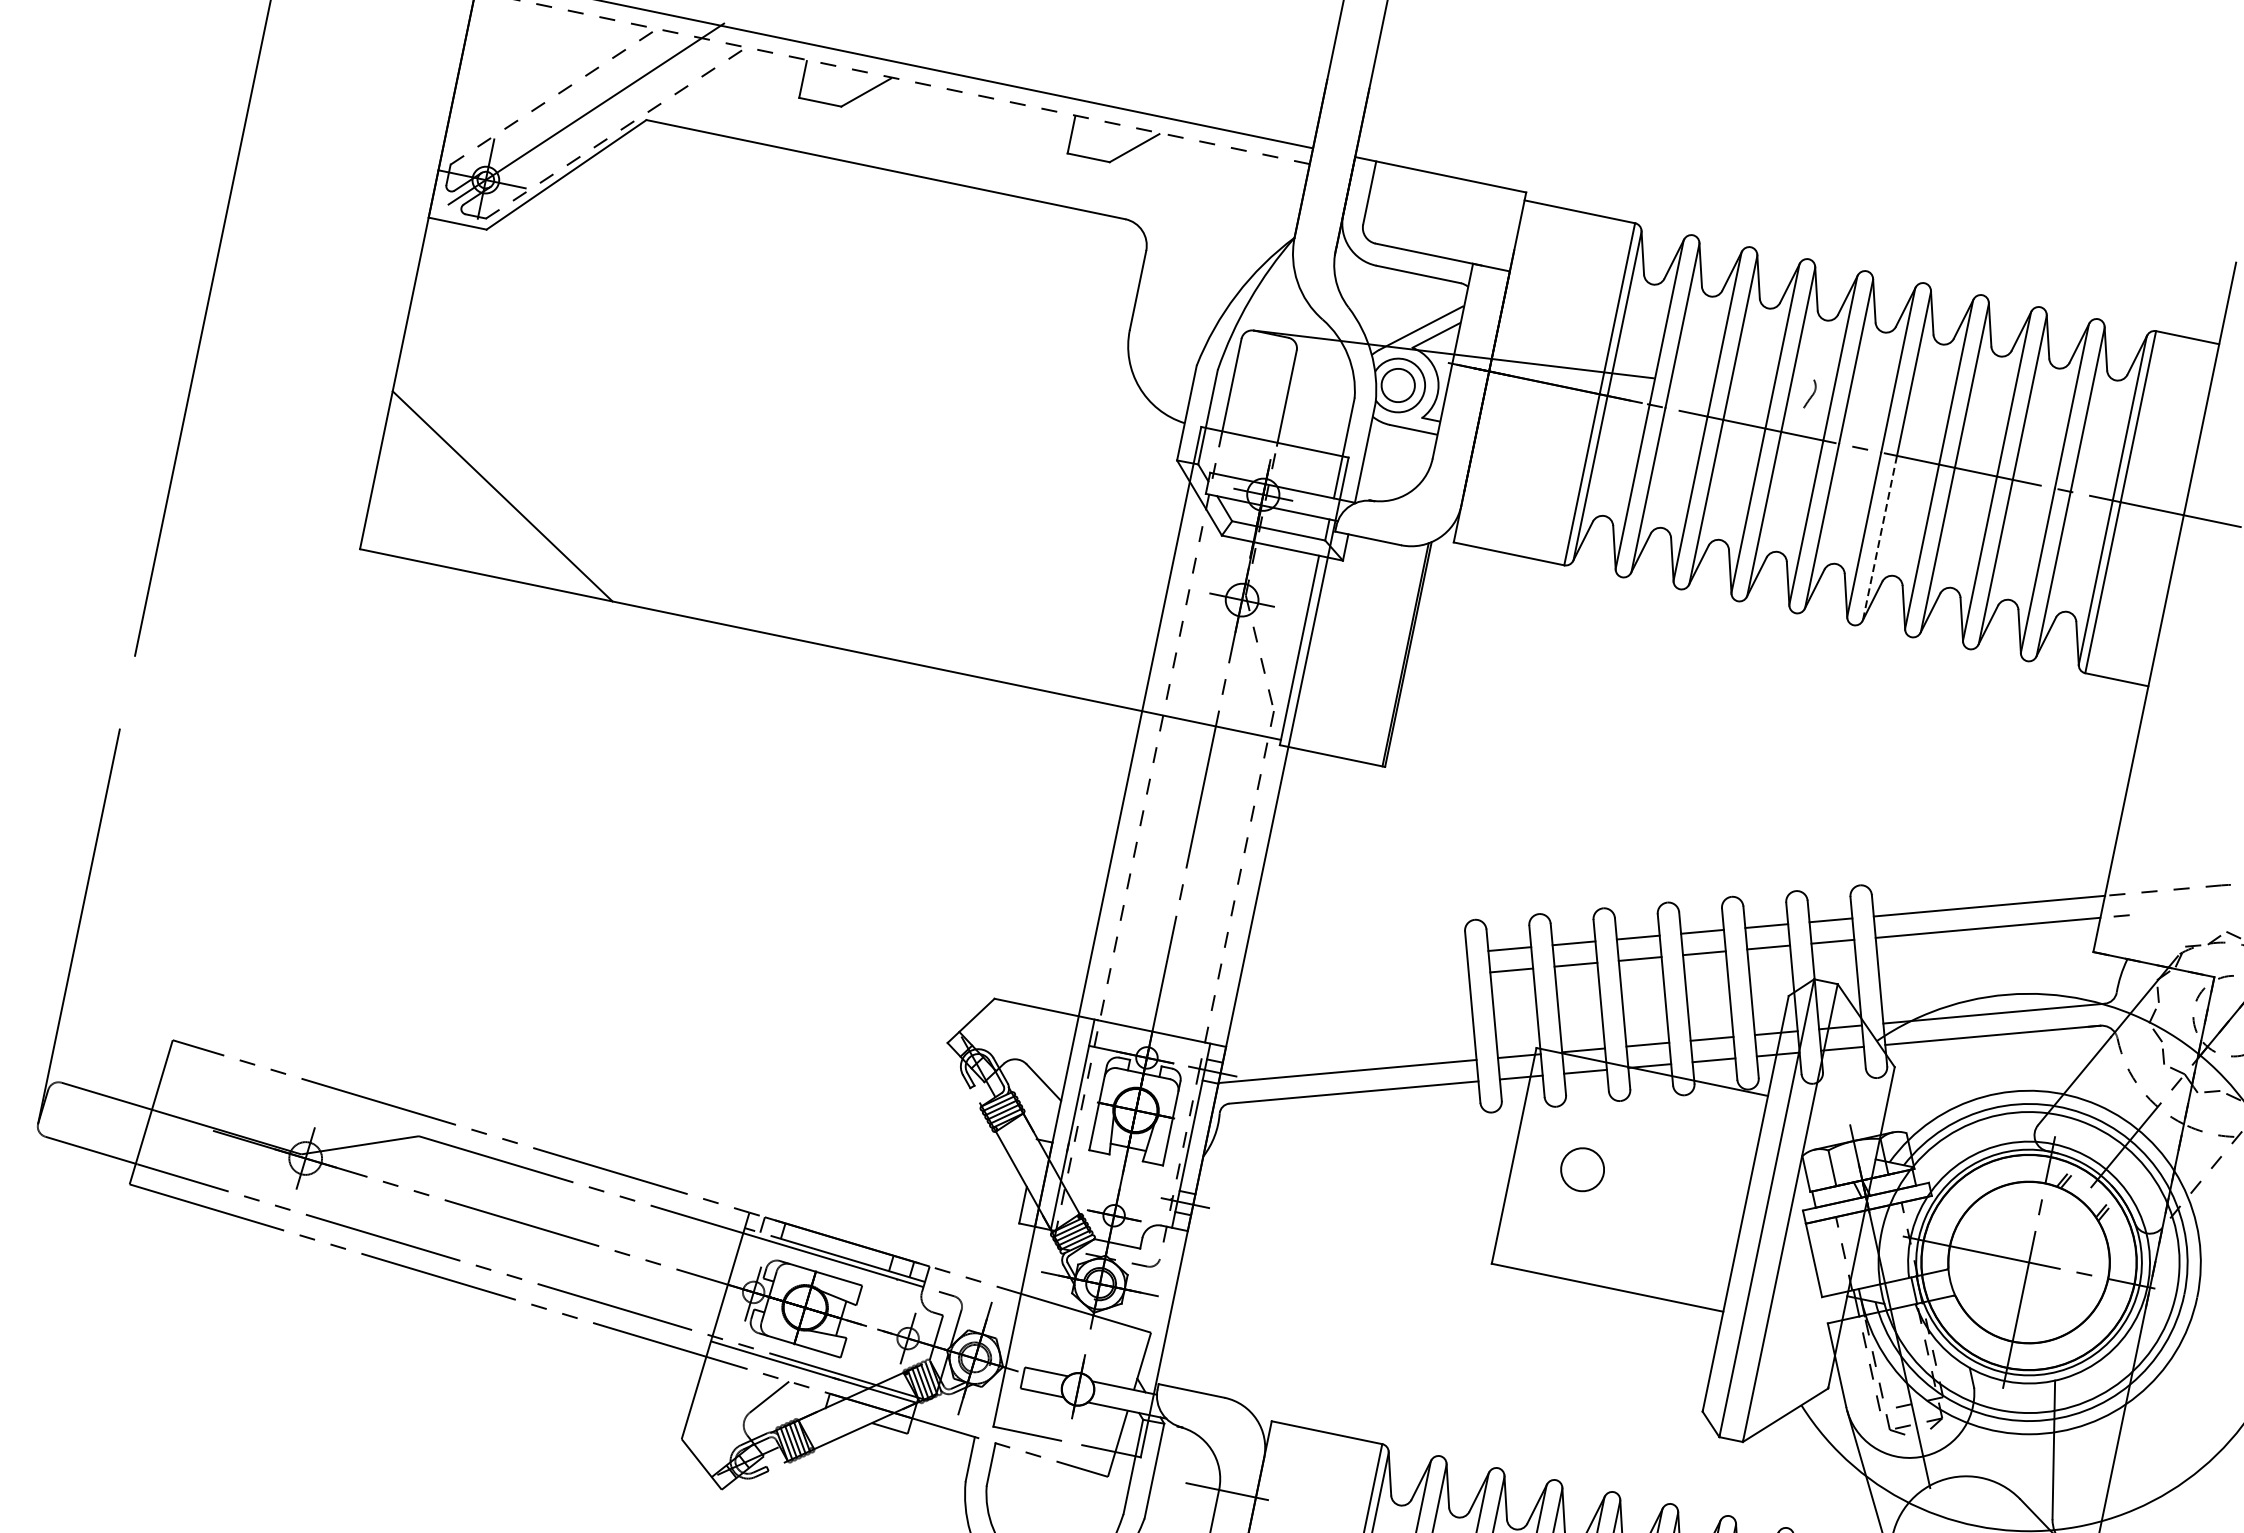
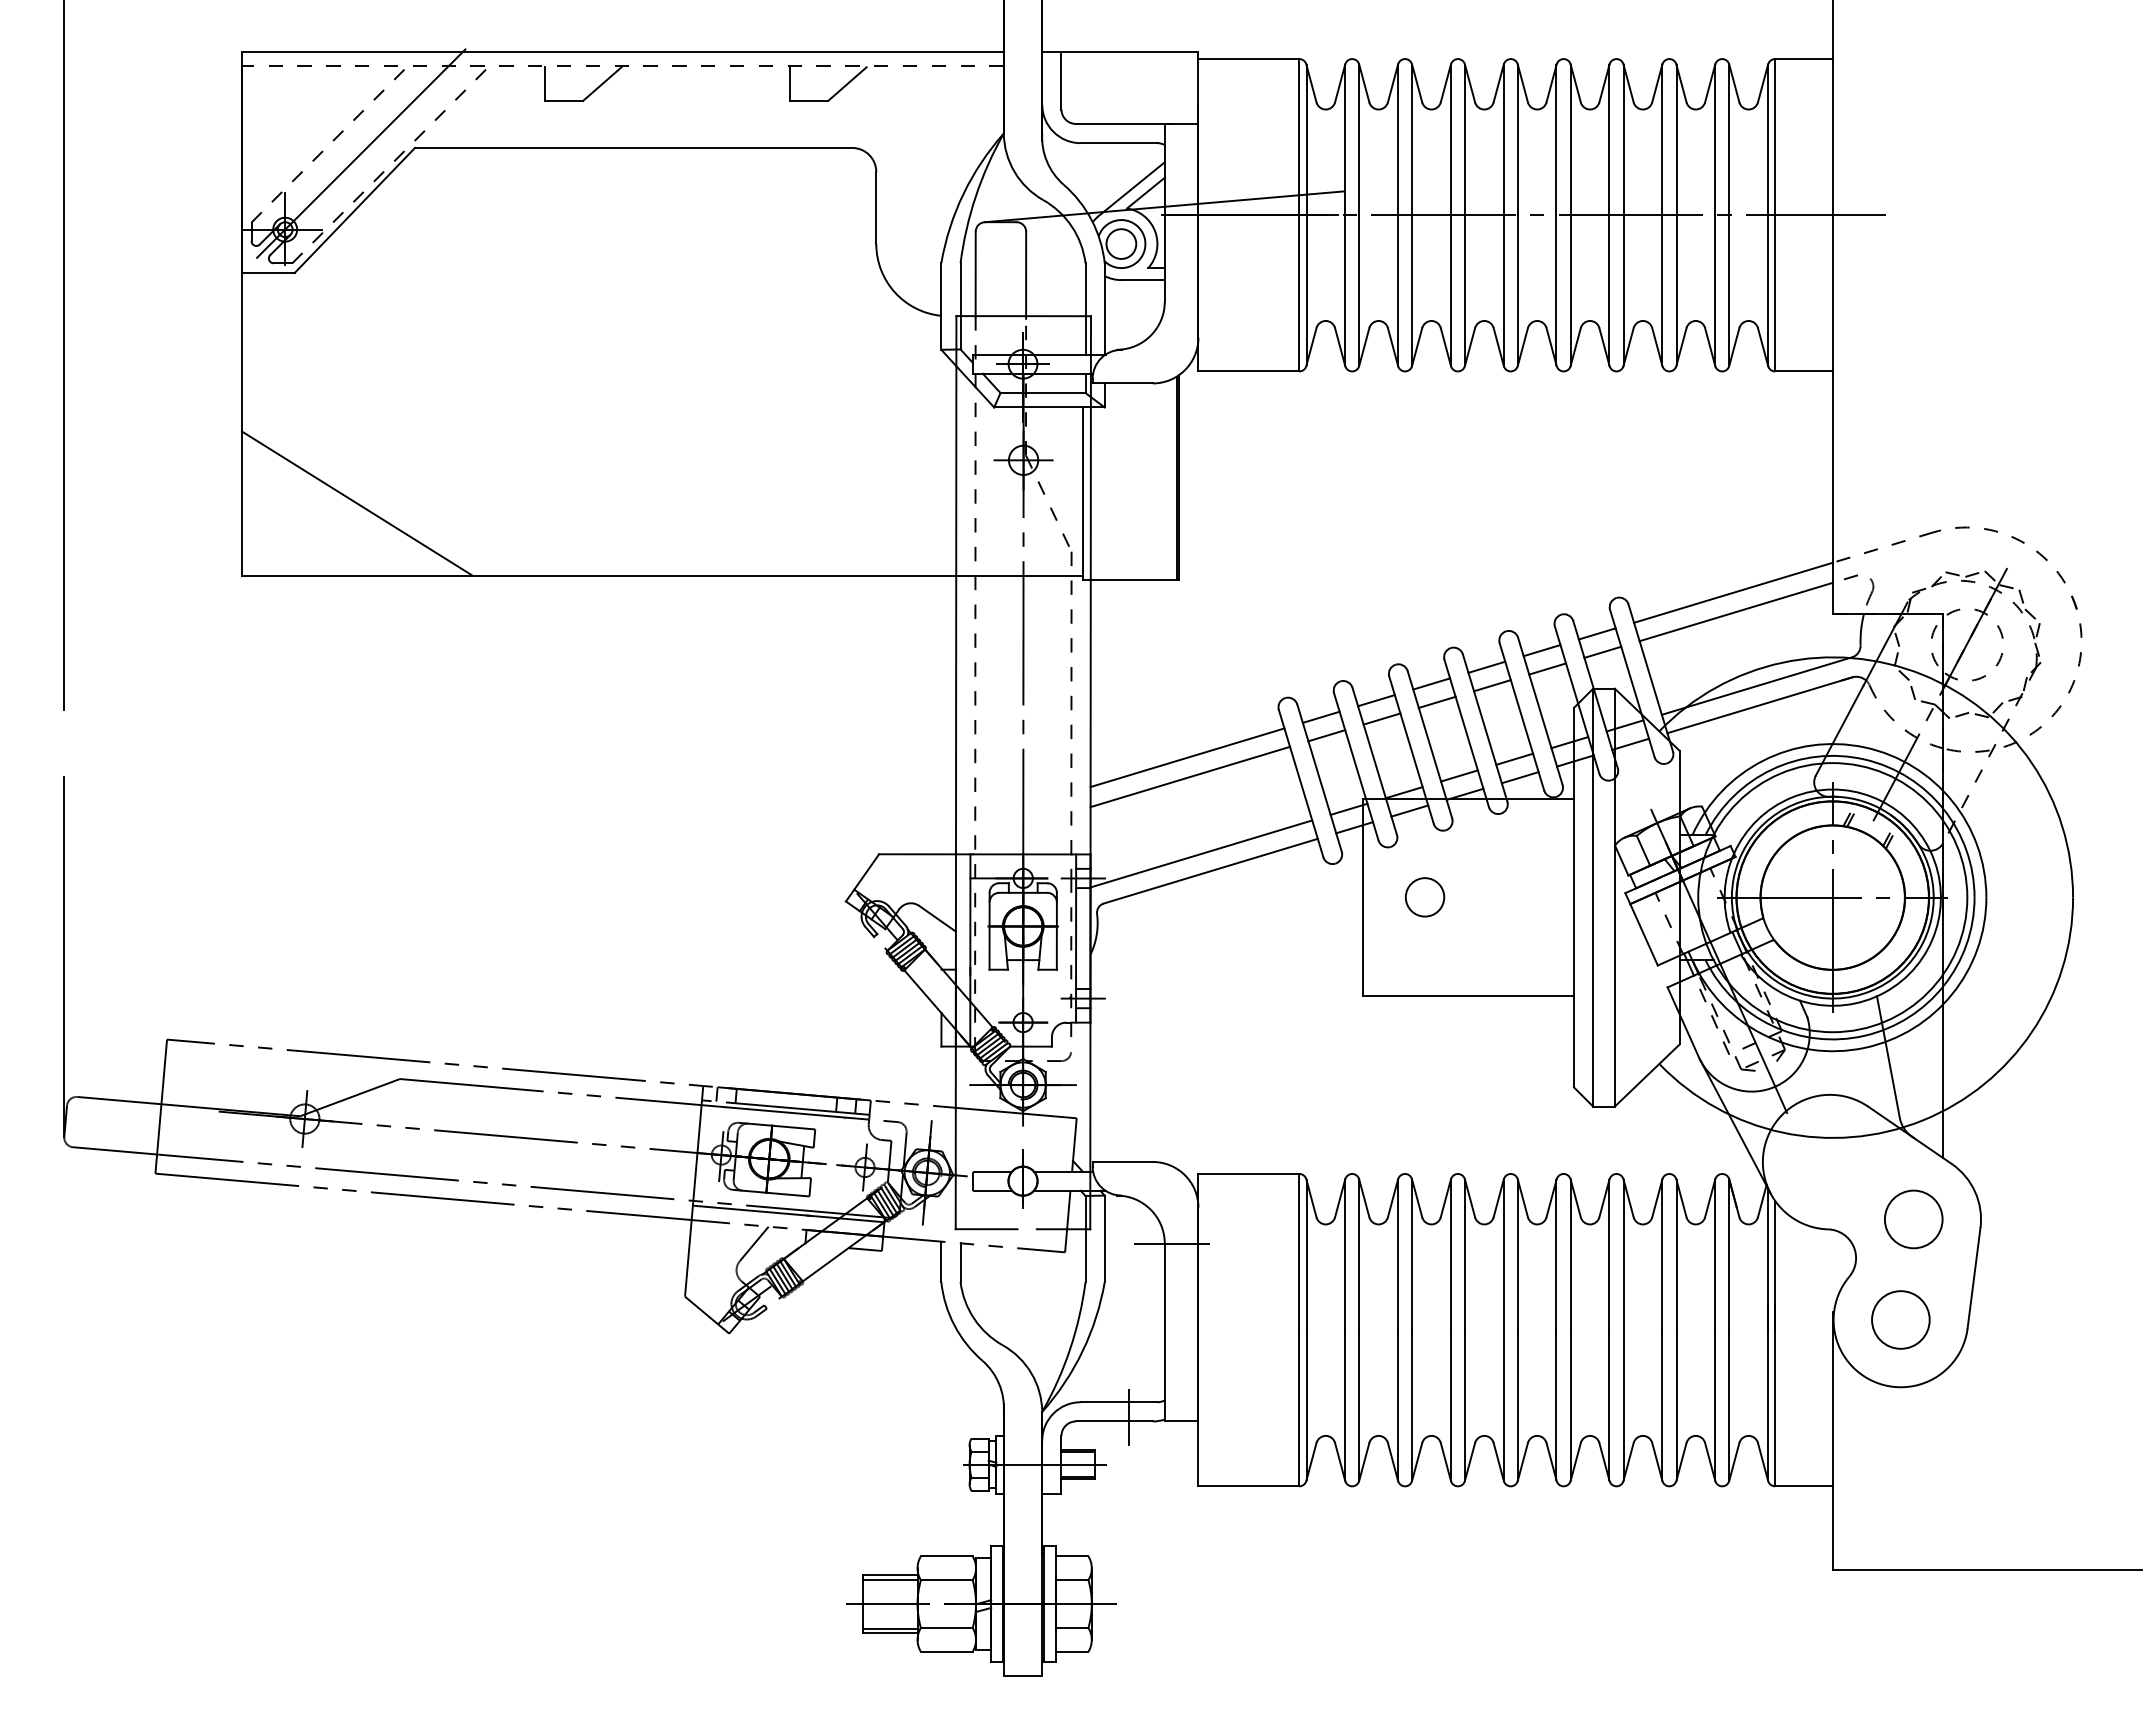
part: (1810, 393) -> (1869, 591), moved
line: (1879, 538) -> (1570, 290), dashed -> solid
line: (1354, 962) -> (1187, 757), added
line: (1353, 984) -> (1190, 776), added

